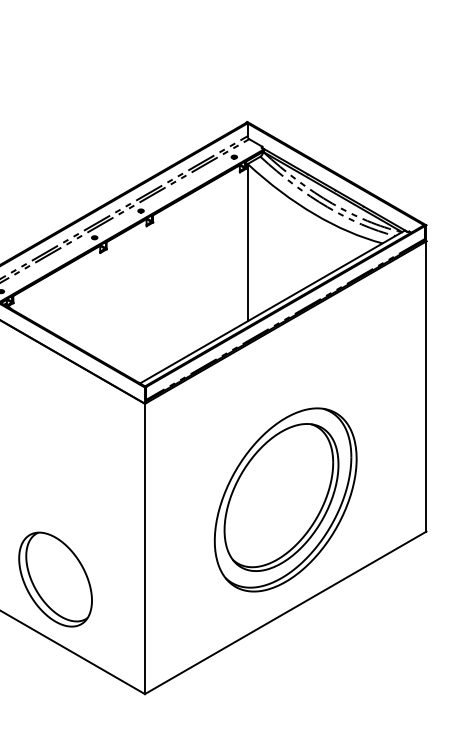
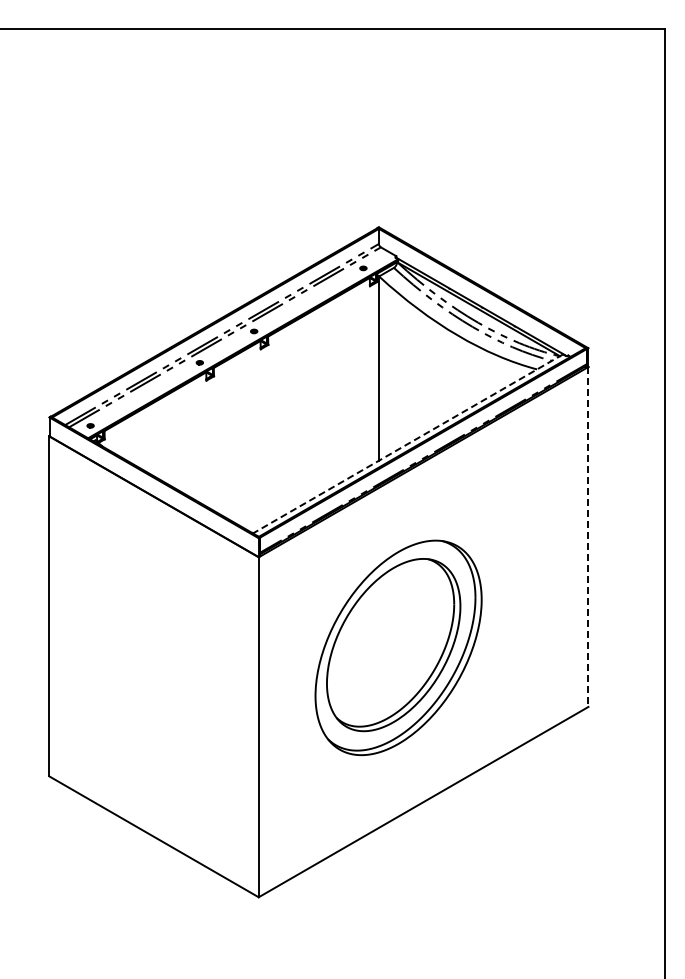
line: (271, 307) -> (407, 444), solid -> dashed
line: (426, 386) -> (588, 536), solid -> dashed
part: (285, 499) -> (398, 647), moved
part: (55, 579) -> (153, 763), removed

